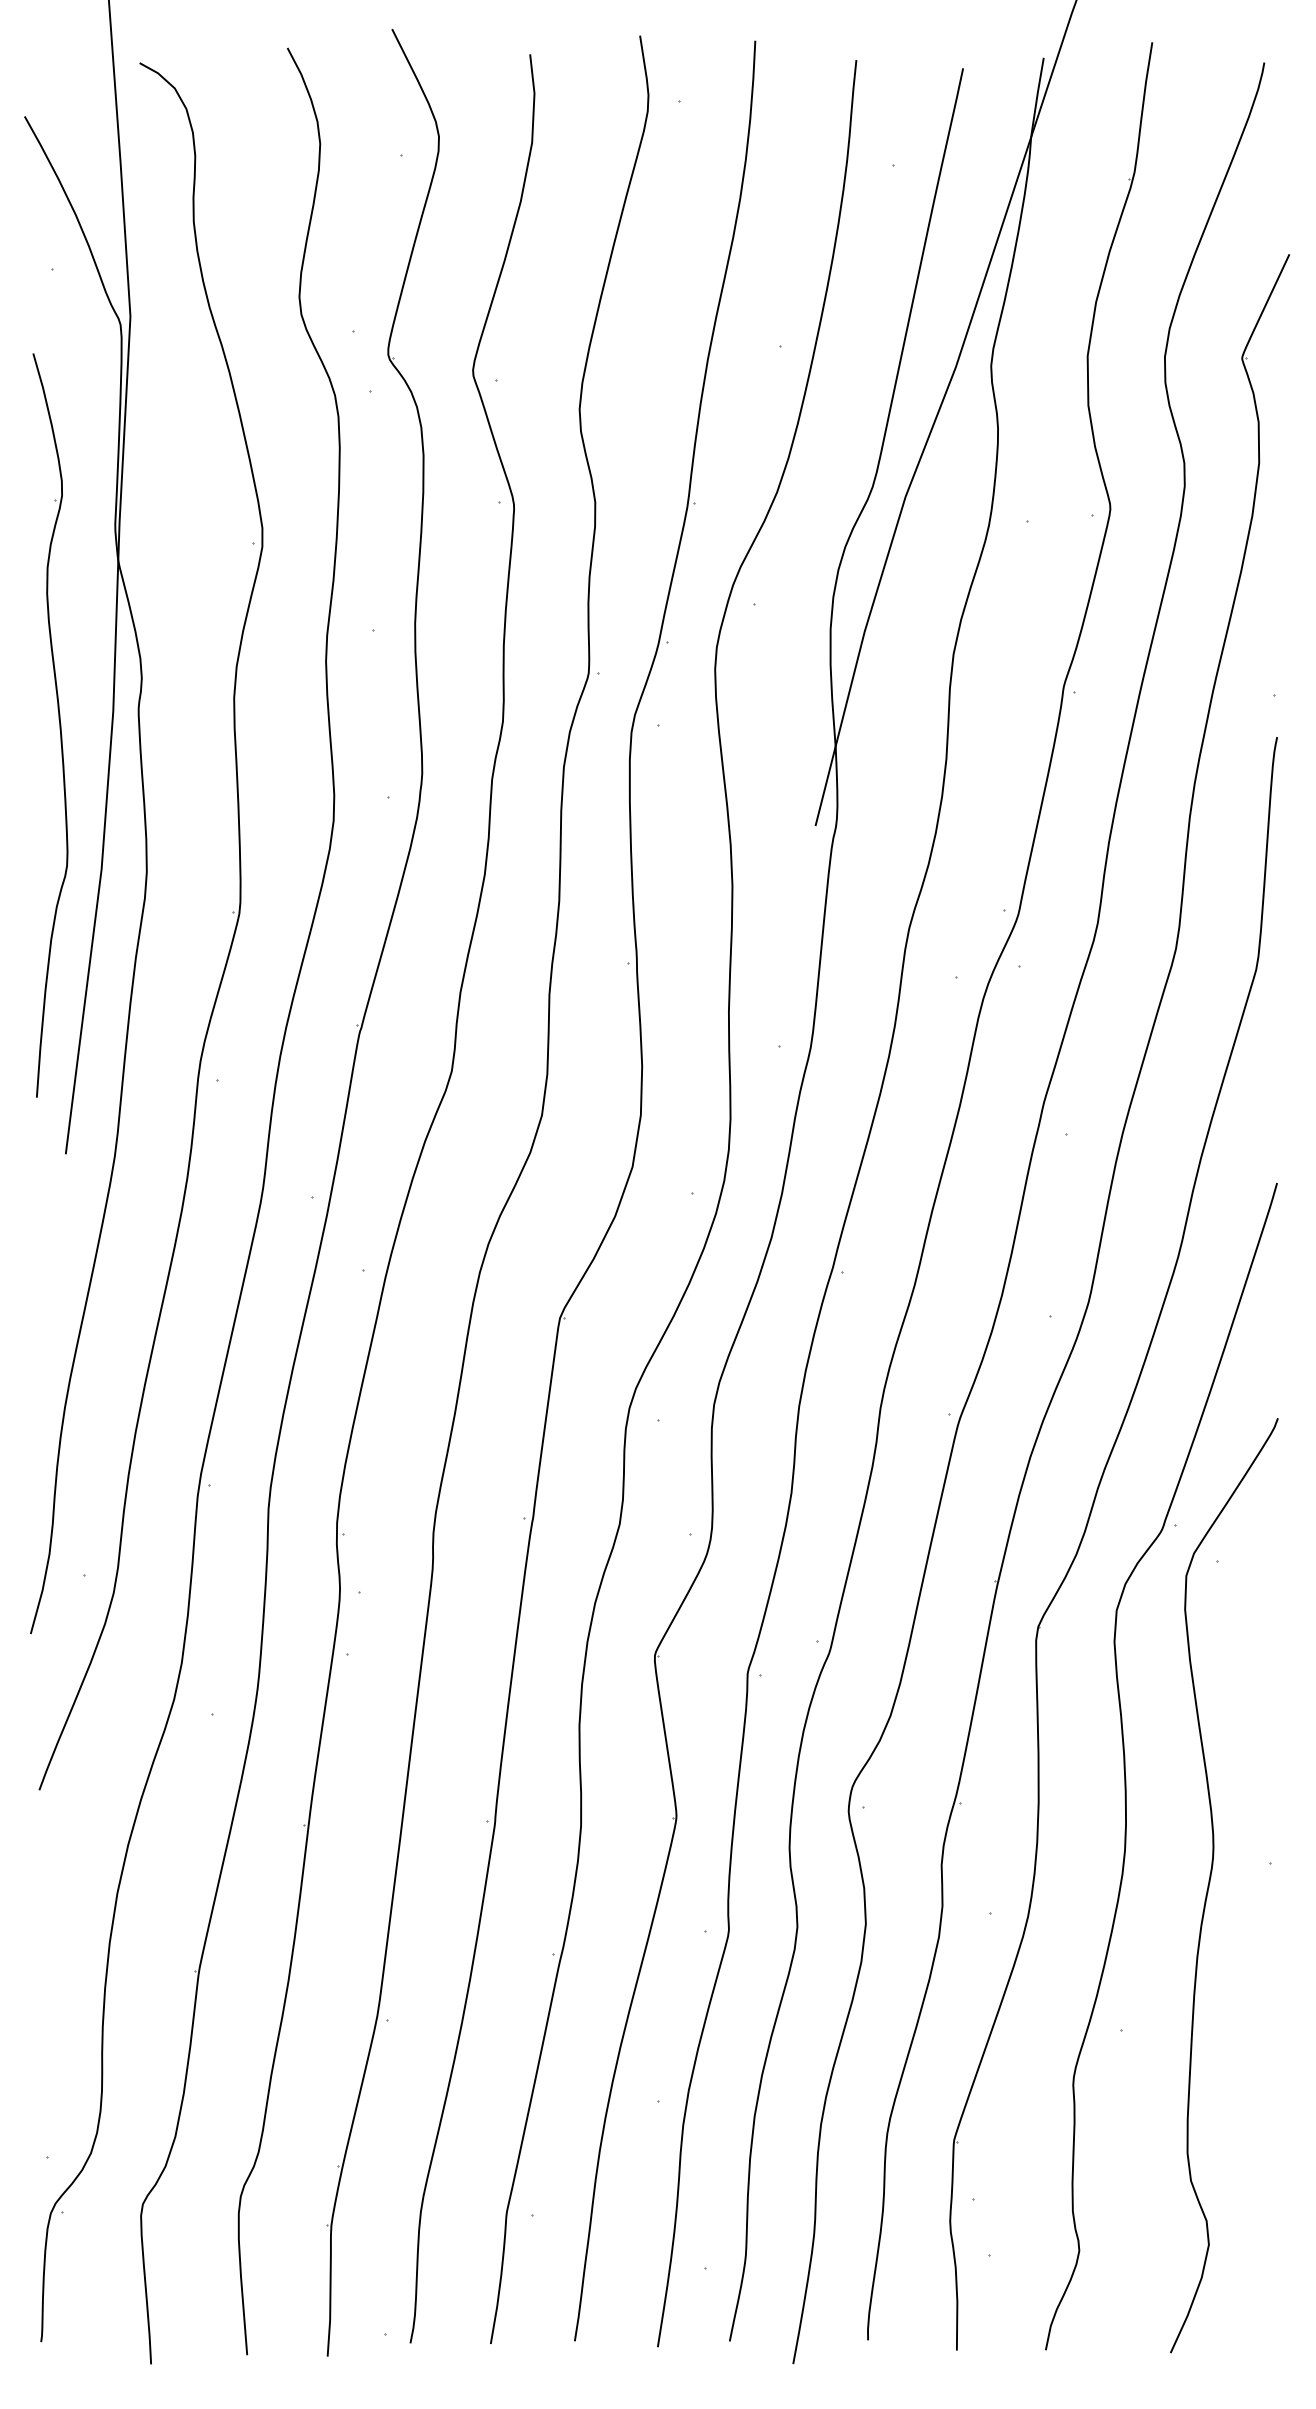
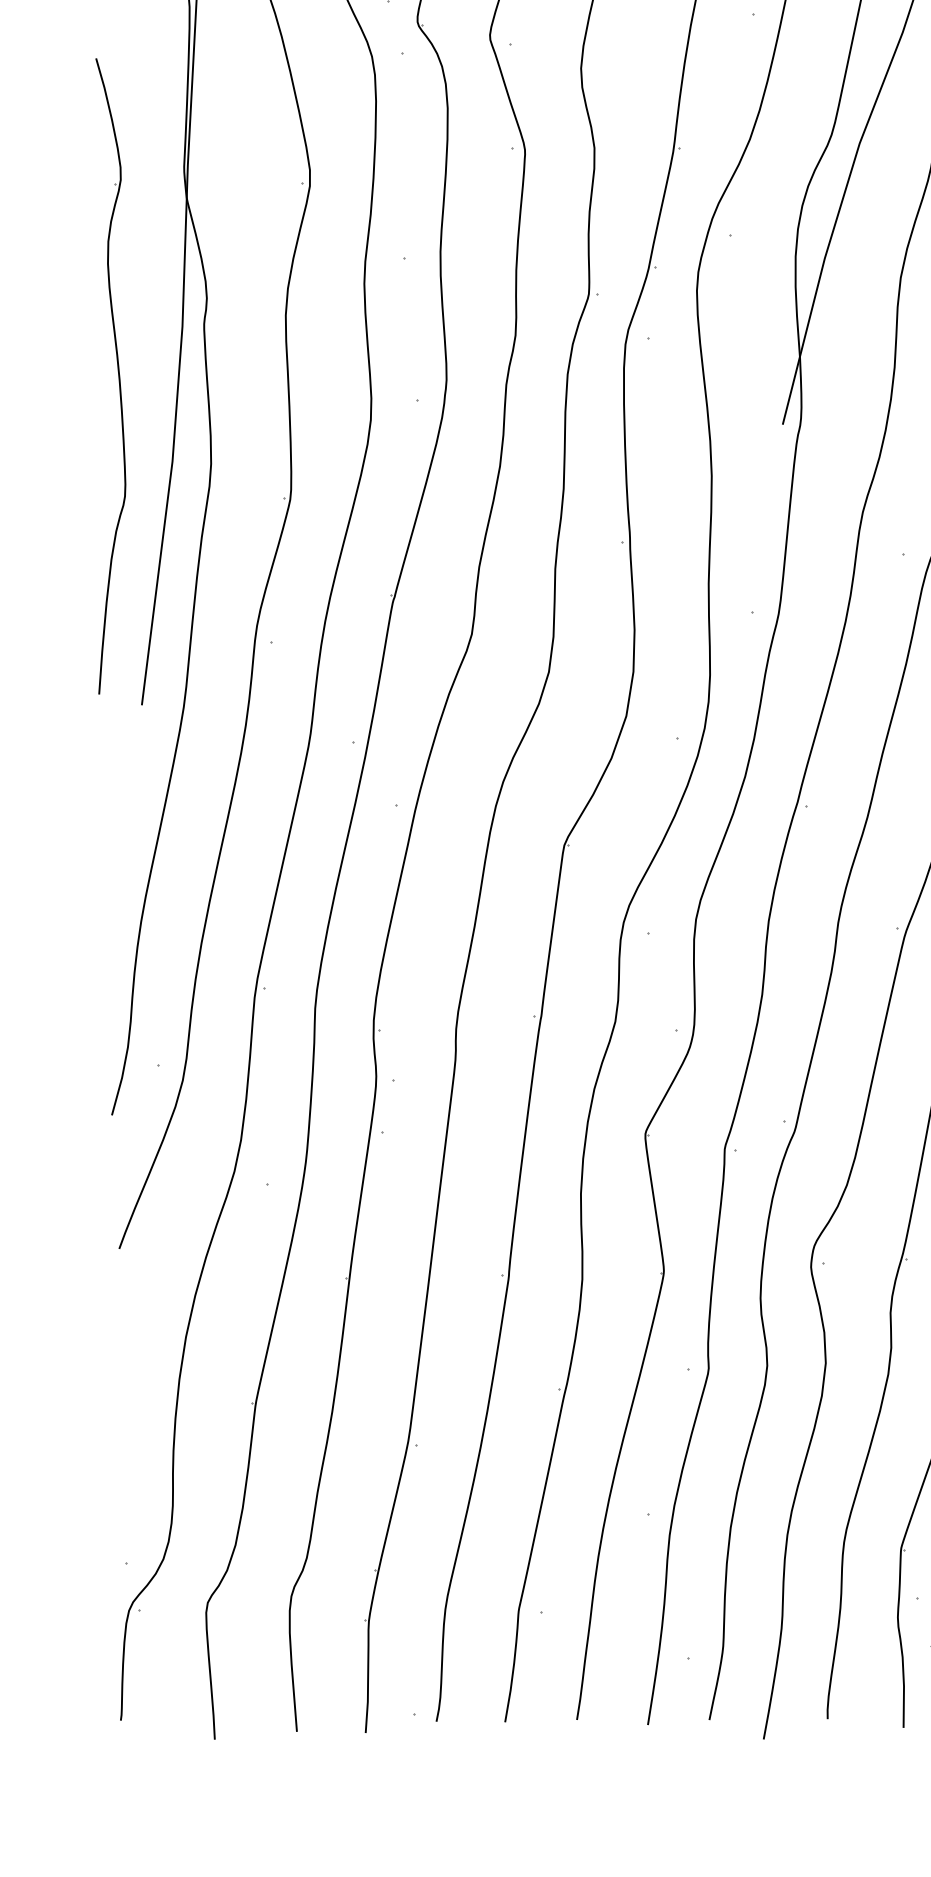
part: (59, 725) -> (118, 376), moved

